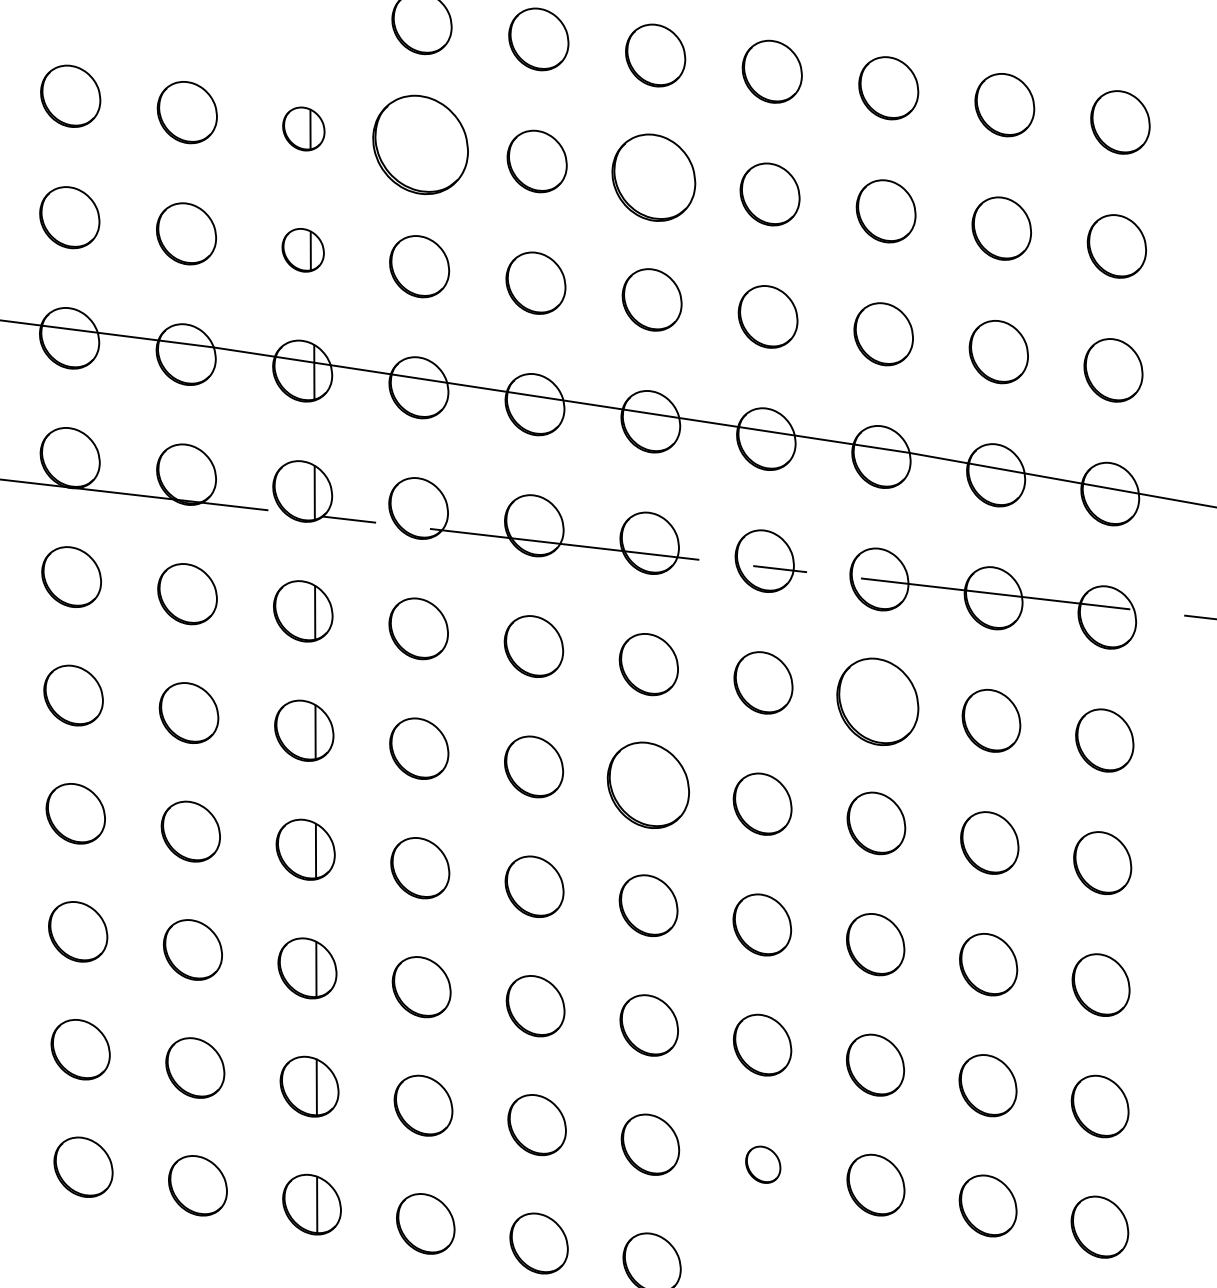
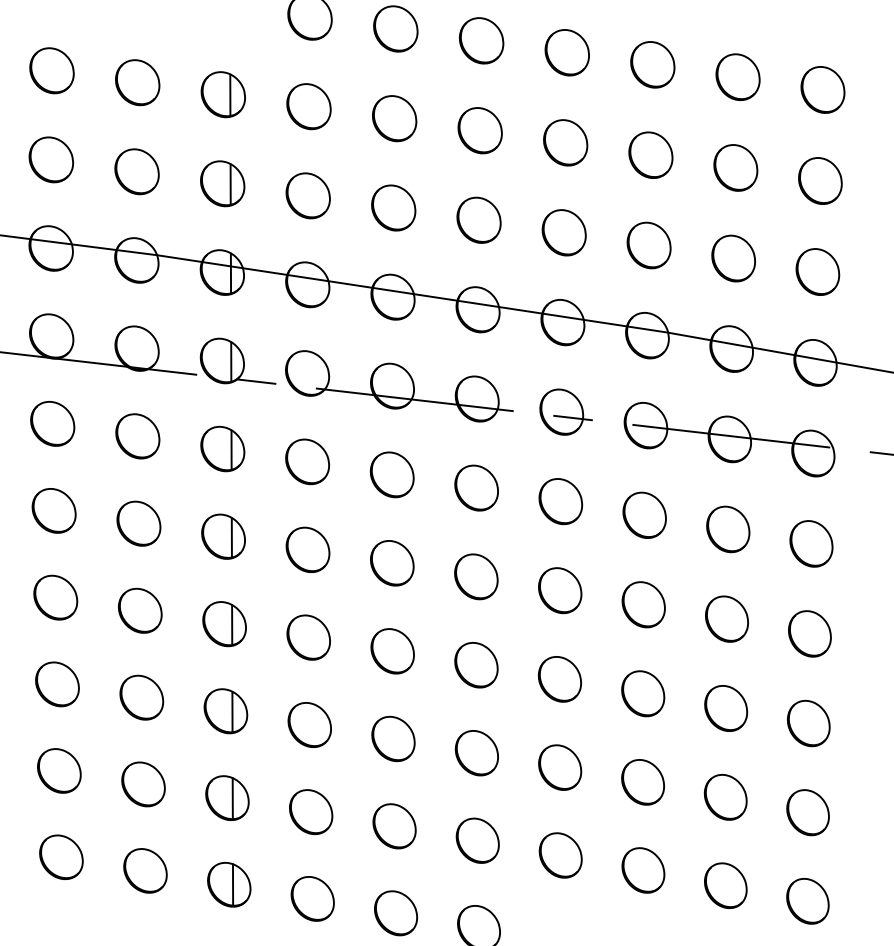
part: (302, 128) -> (222, 94), size x1.43
part: (419, 144) -> (308, 106), size x0.62
part: (652, 177) -> (479, 130), size x0.71
part: (302, 249) -> (222, 183), size x1.43
part: (877, 700) -> (644, 514), size x0.71
part: (648, 784) -> (476, 576), size x0.71
part: (763, 1164) -> (560, 855), size x1.67

